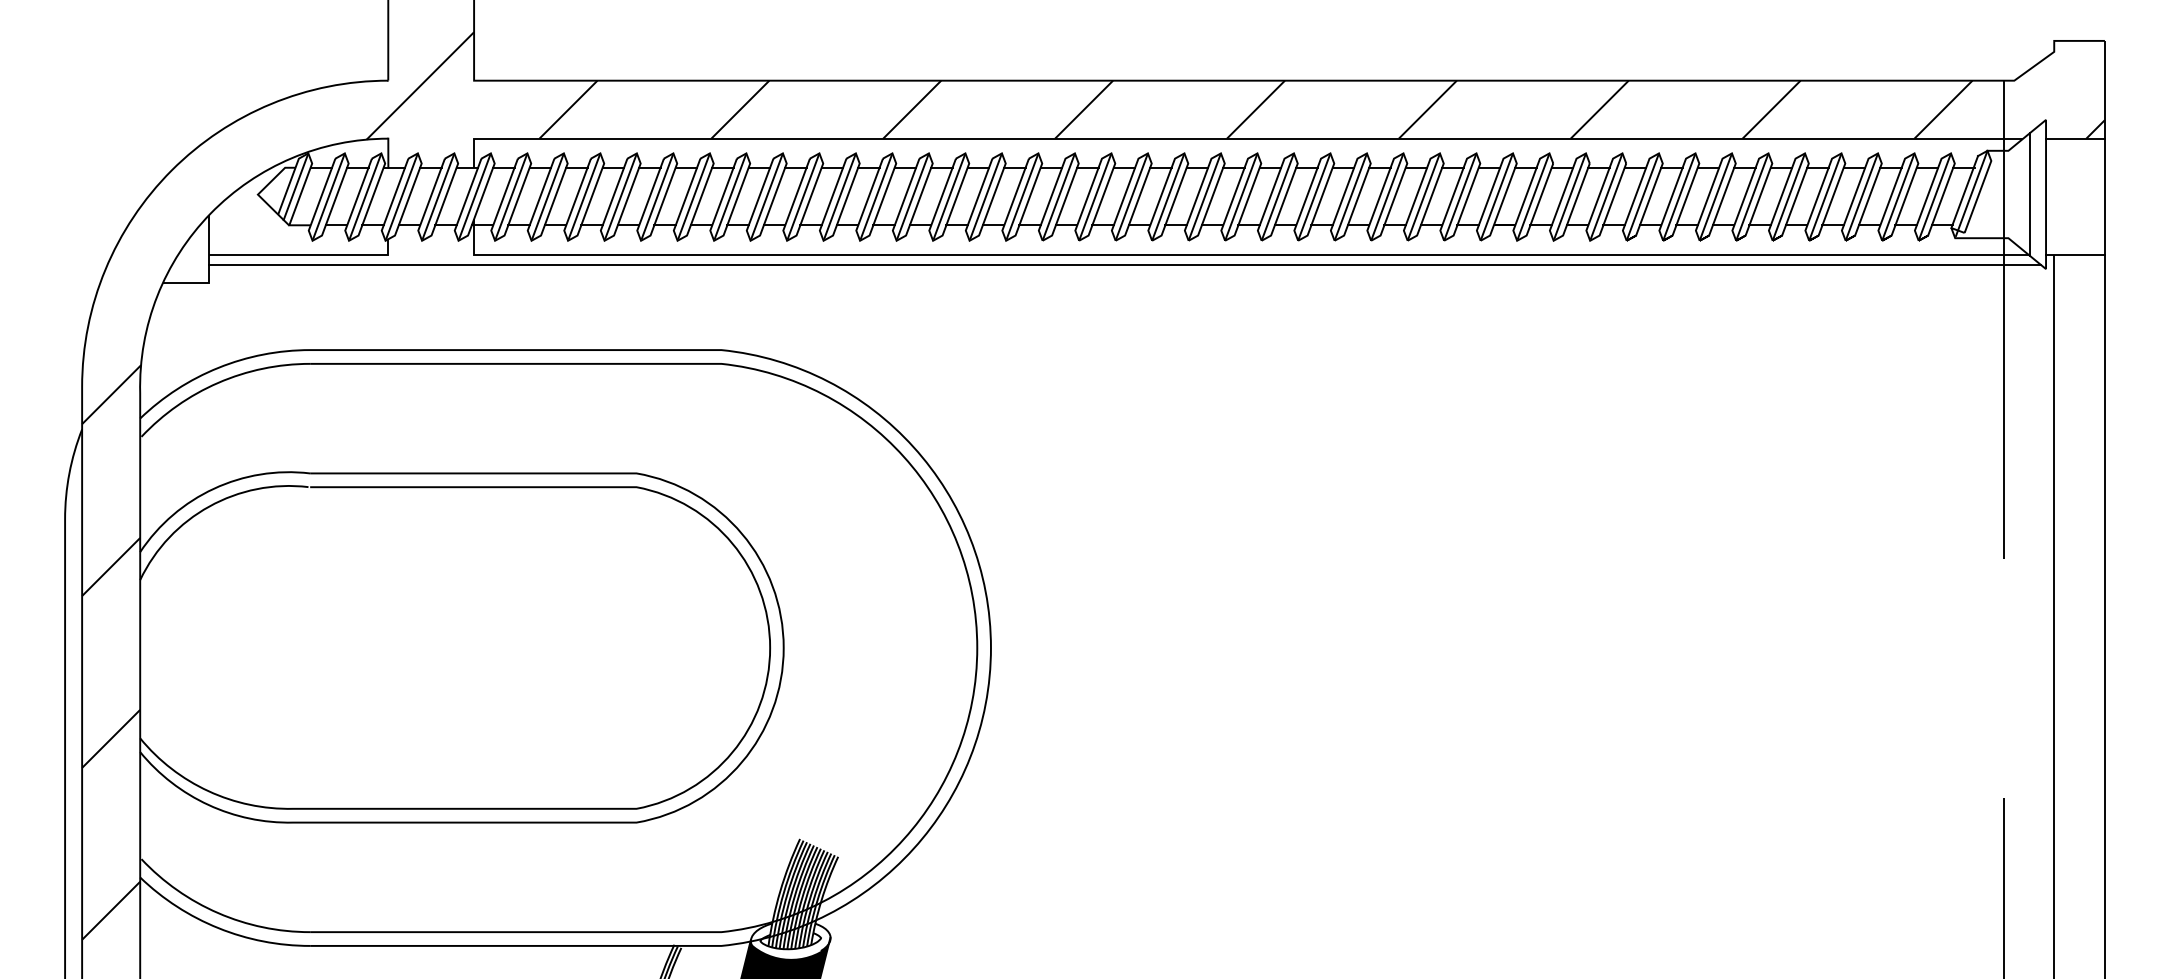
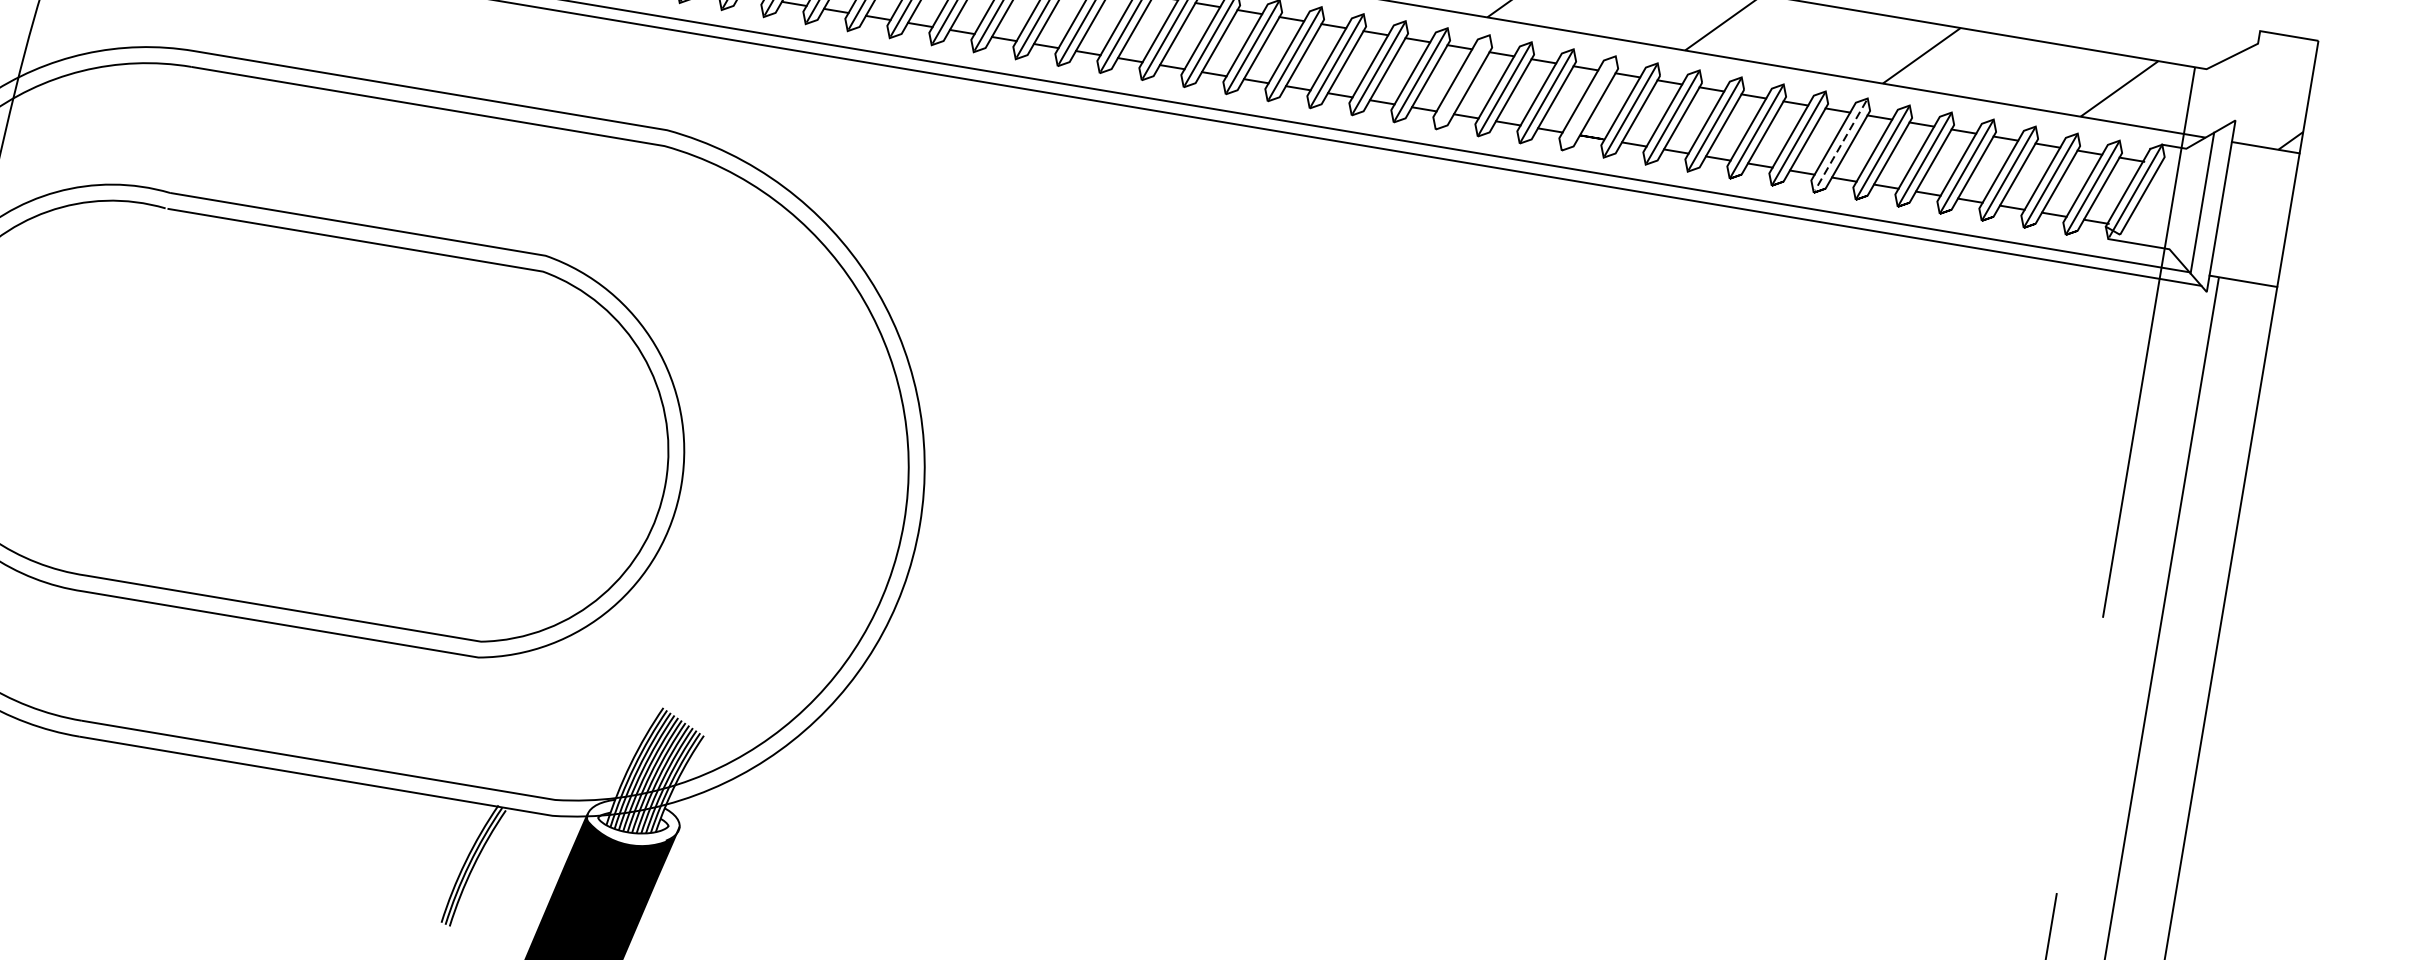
line: (1386, 196) -> (1461, 81), removed
line: (1496, 196) -> (1588, 102), removed
line: (1715, 197) -> (1840, 146), solid -> dashed

